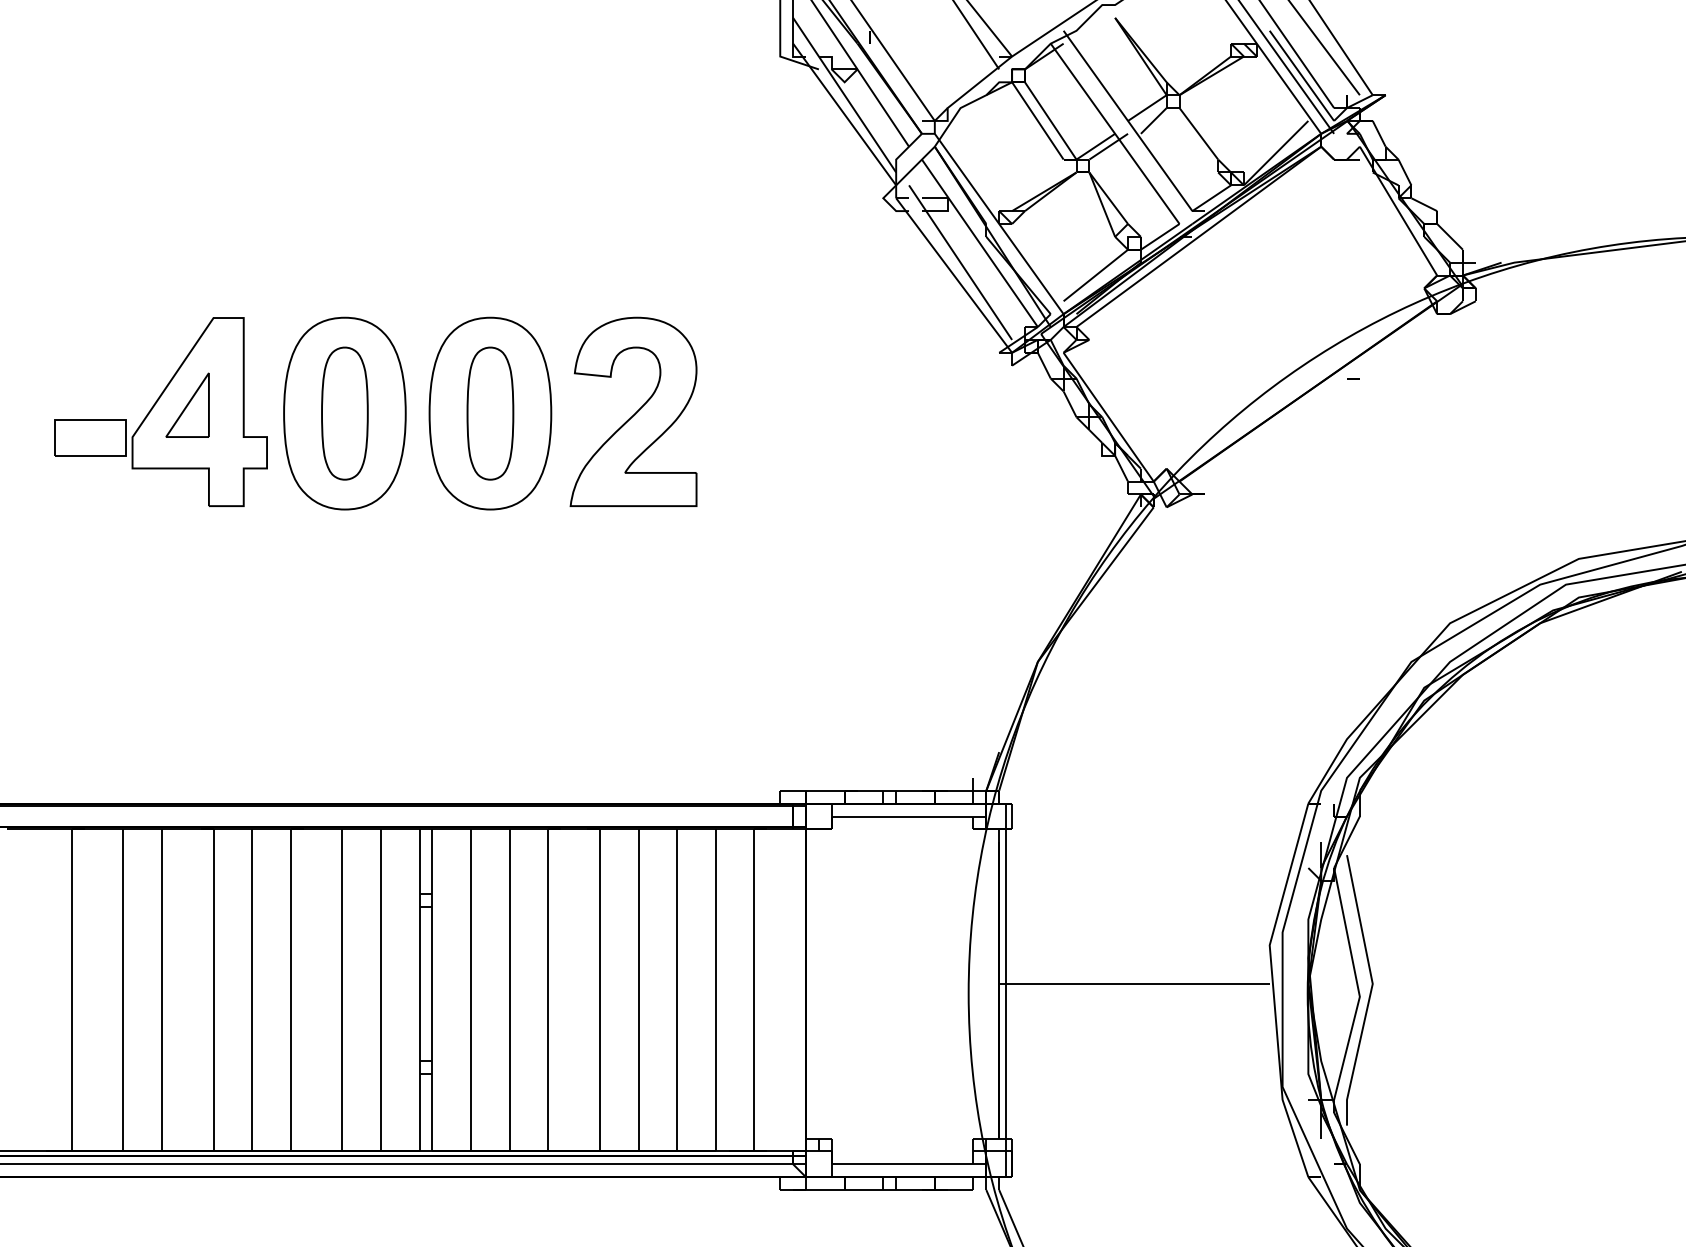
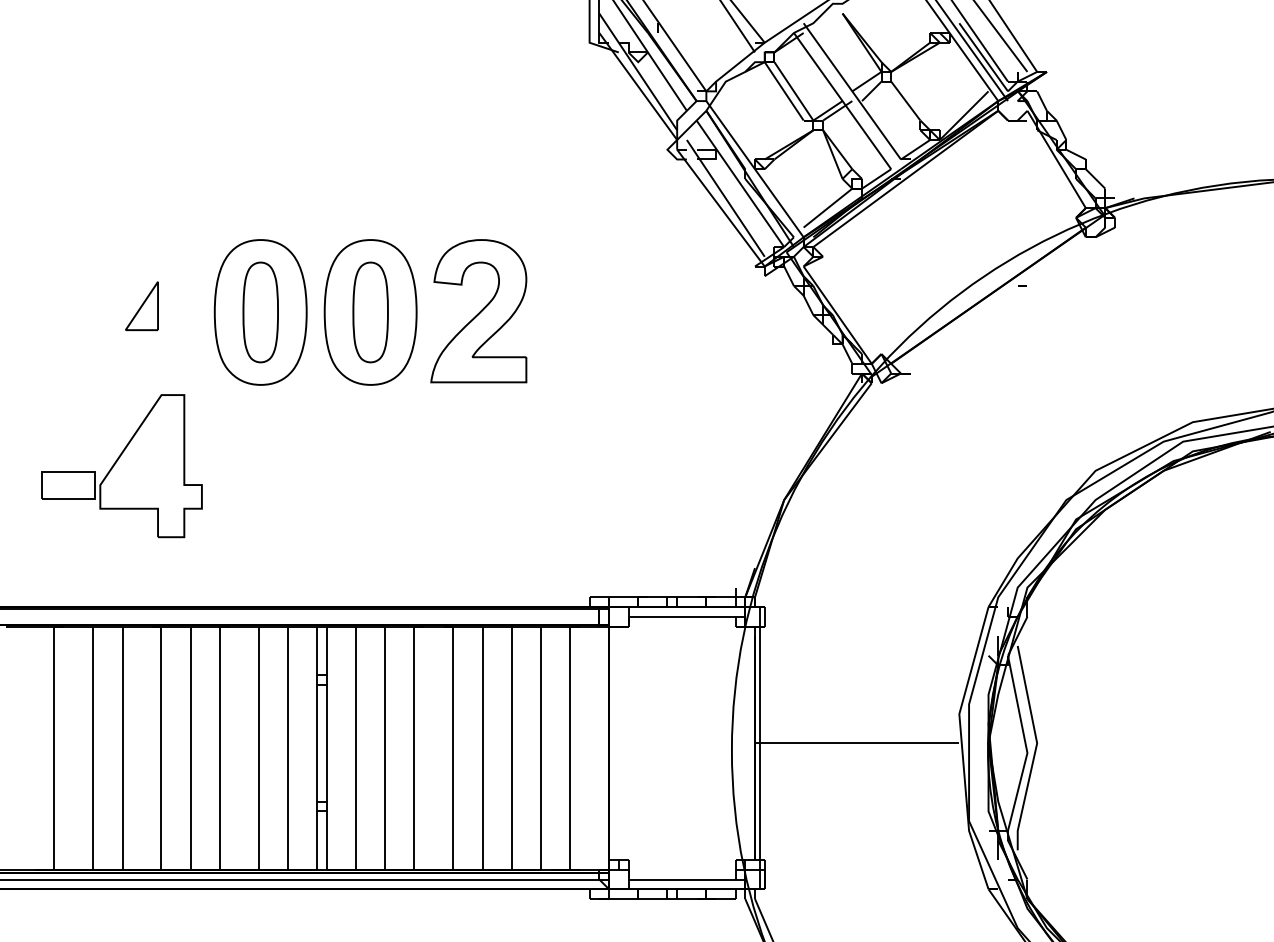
part: (160, 411) -> (121, 465), moved

